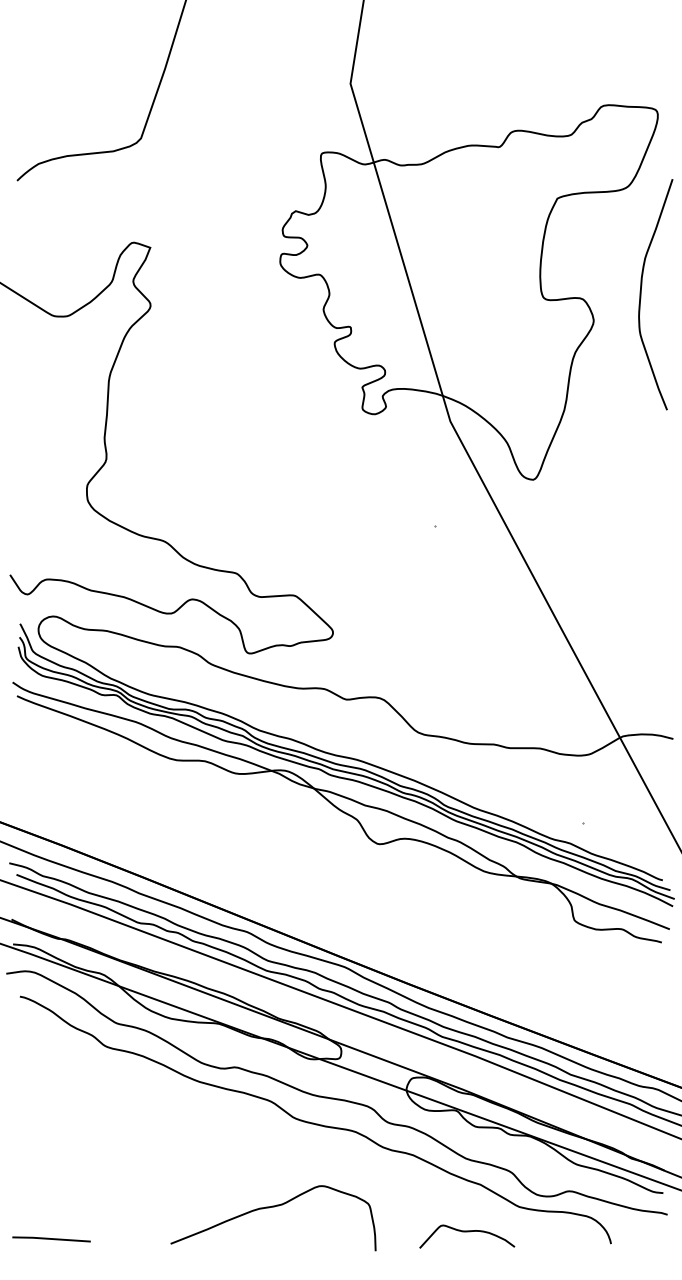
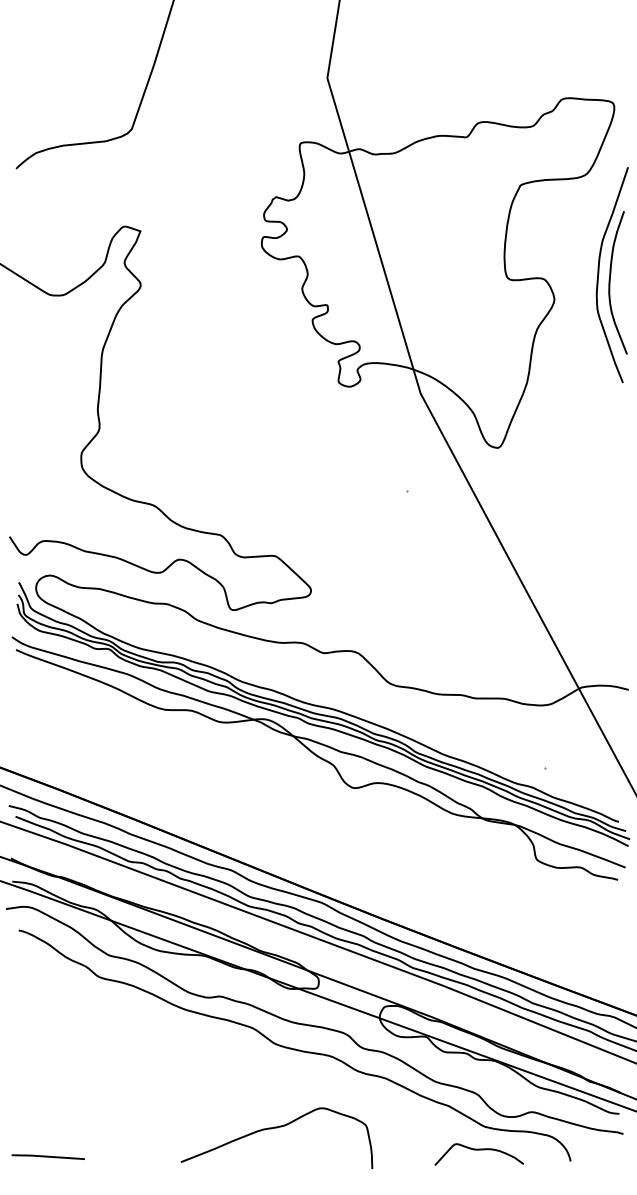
curve: (653, 302) -> (610, 282), added
curve: (269, 1208) -> (273, 1129), moved
curve: (467, 1232) -> (479, 1150), moved

